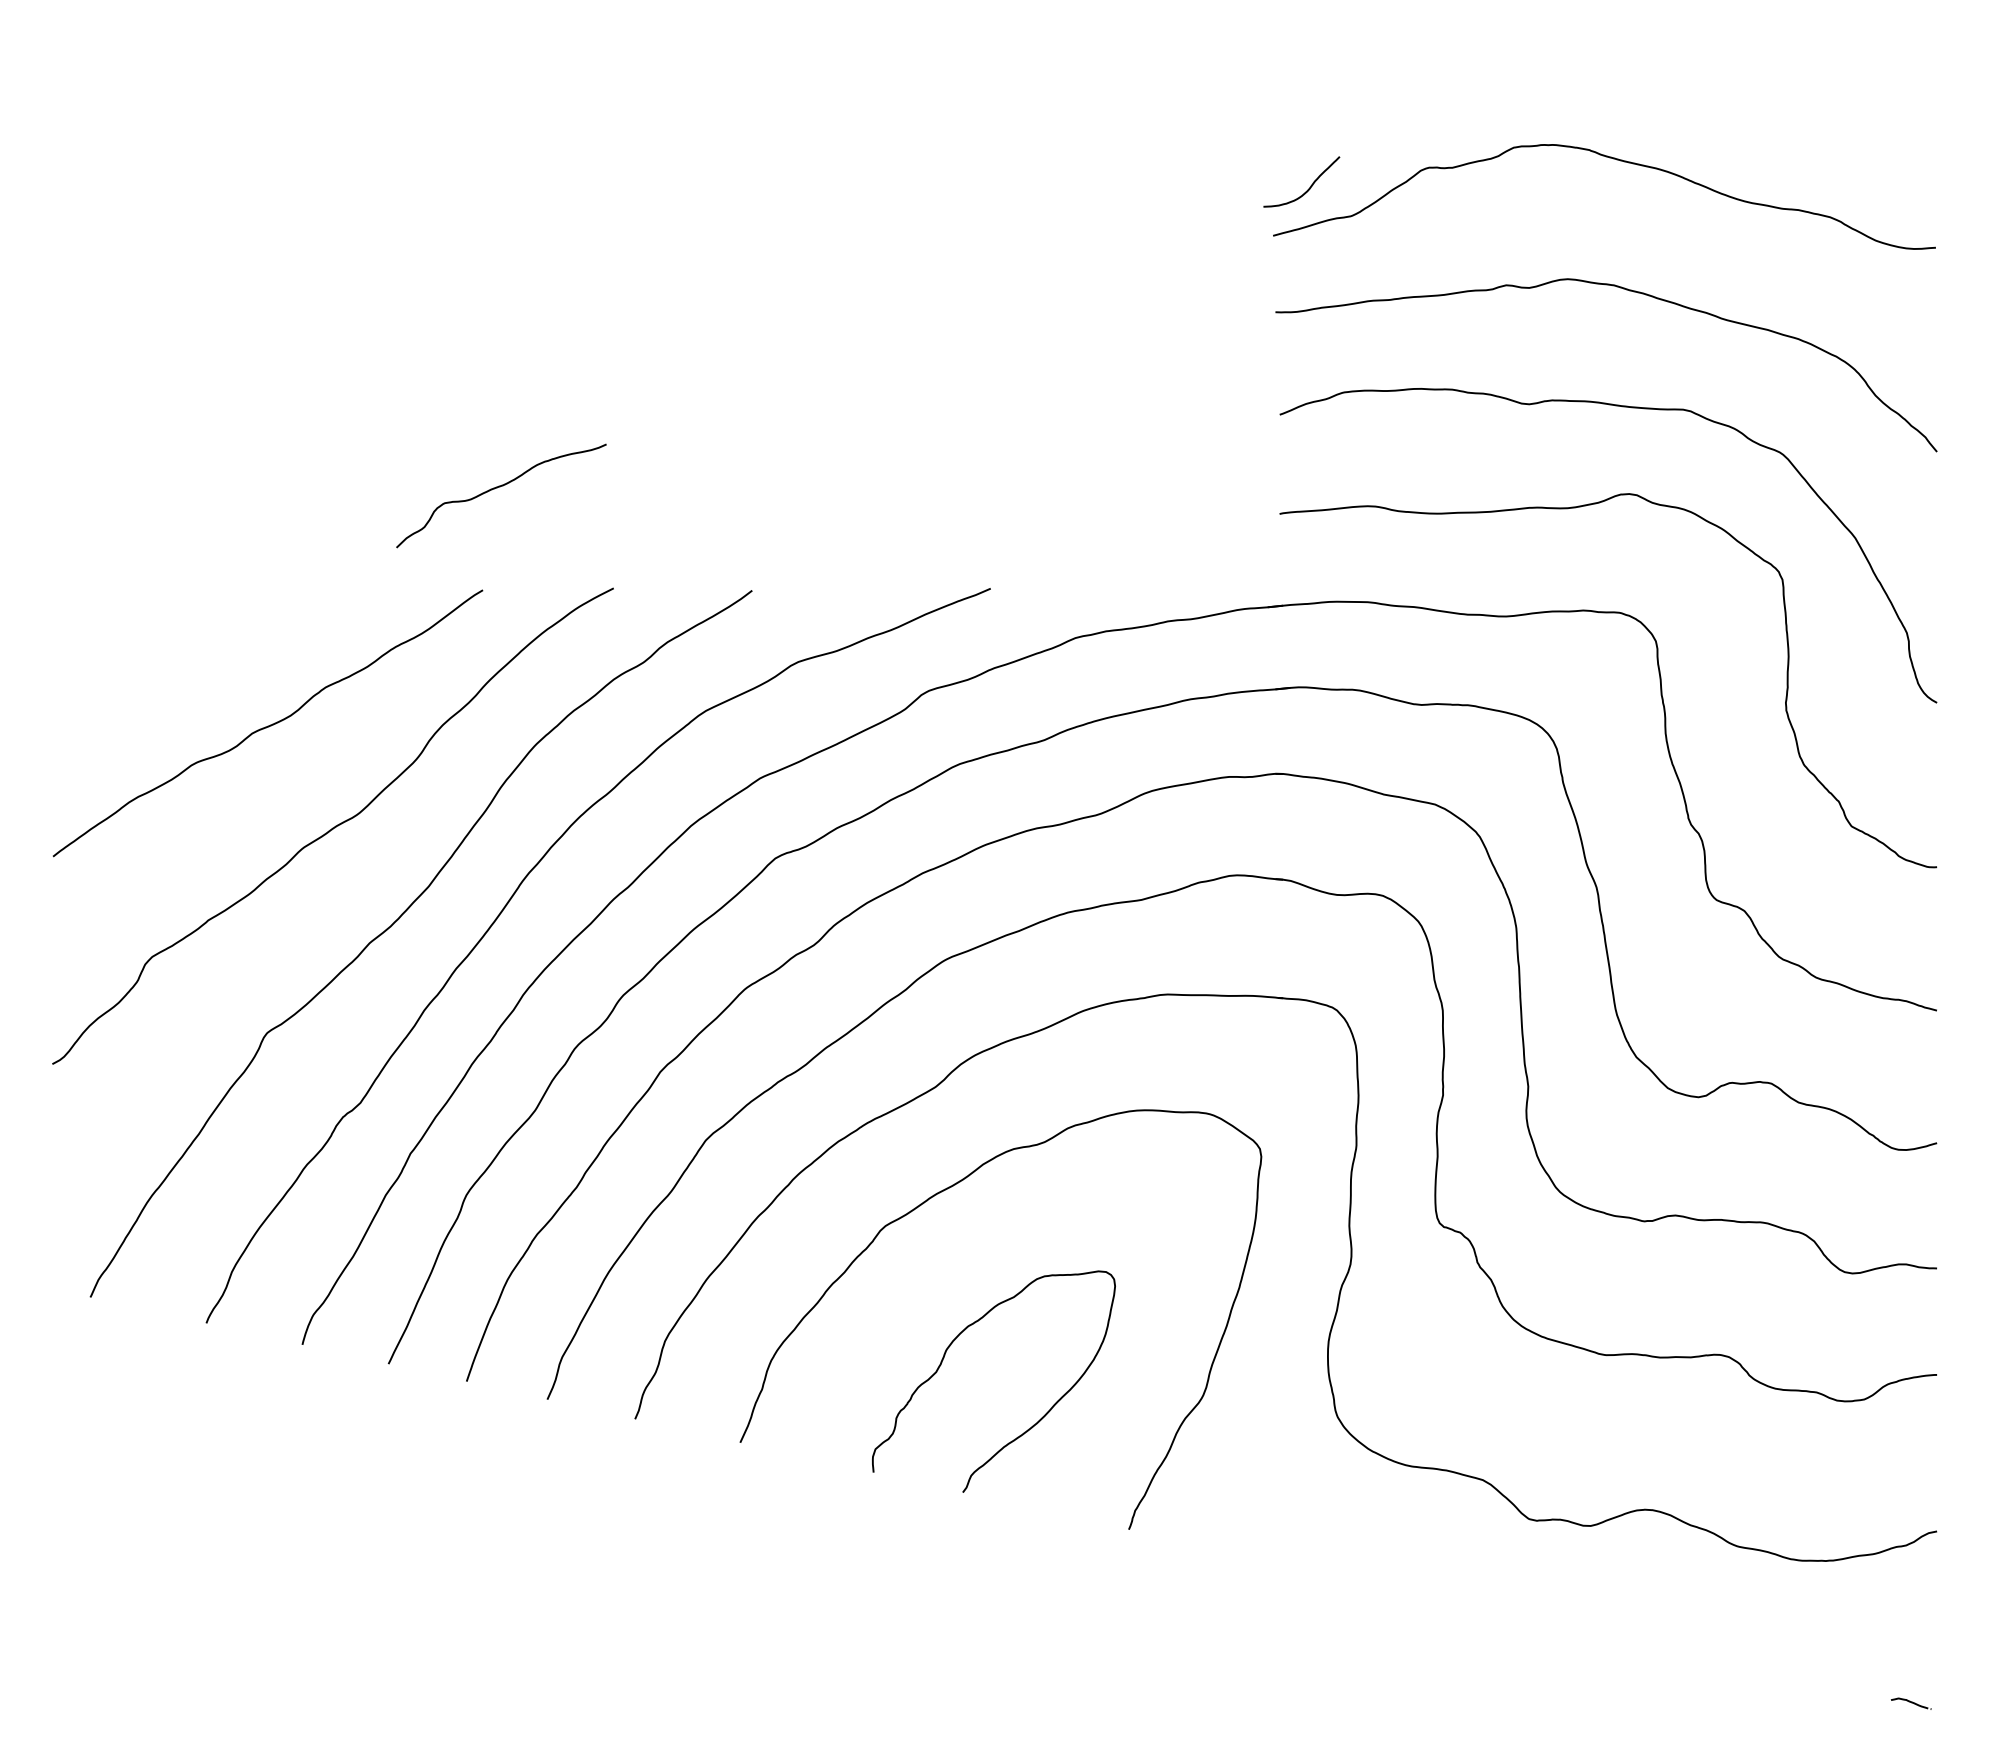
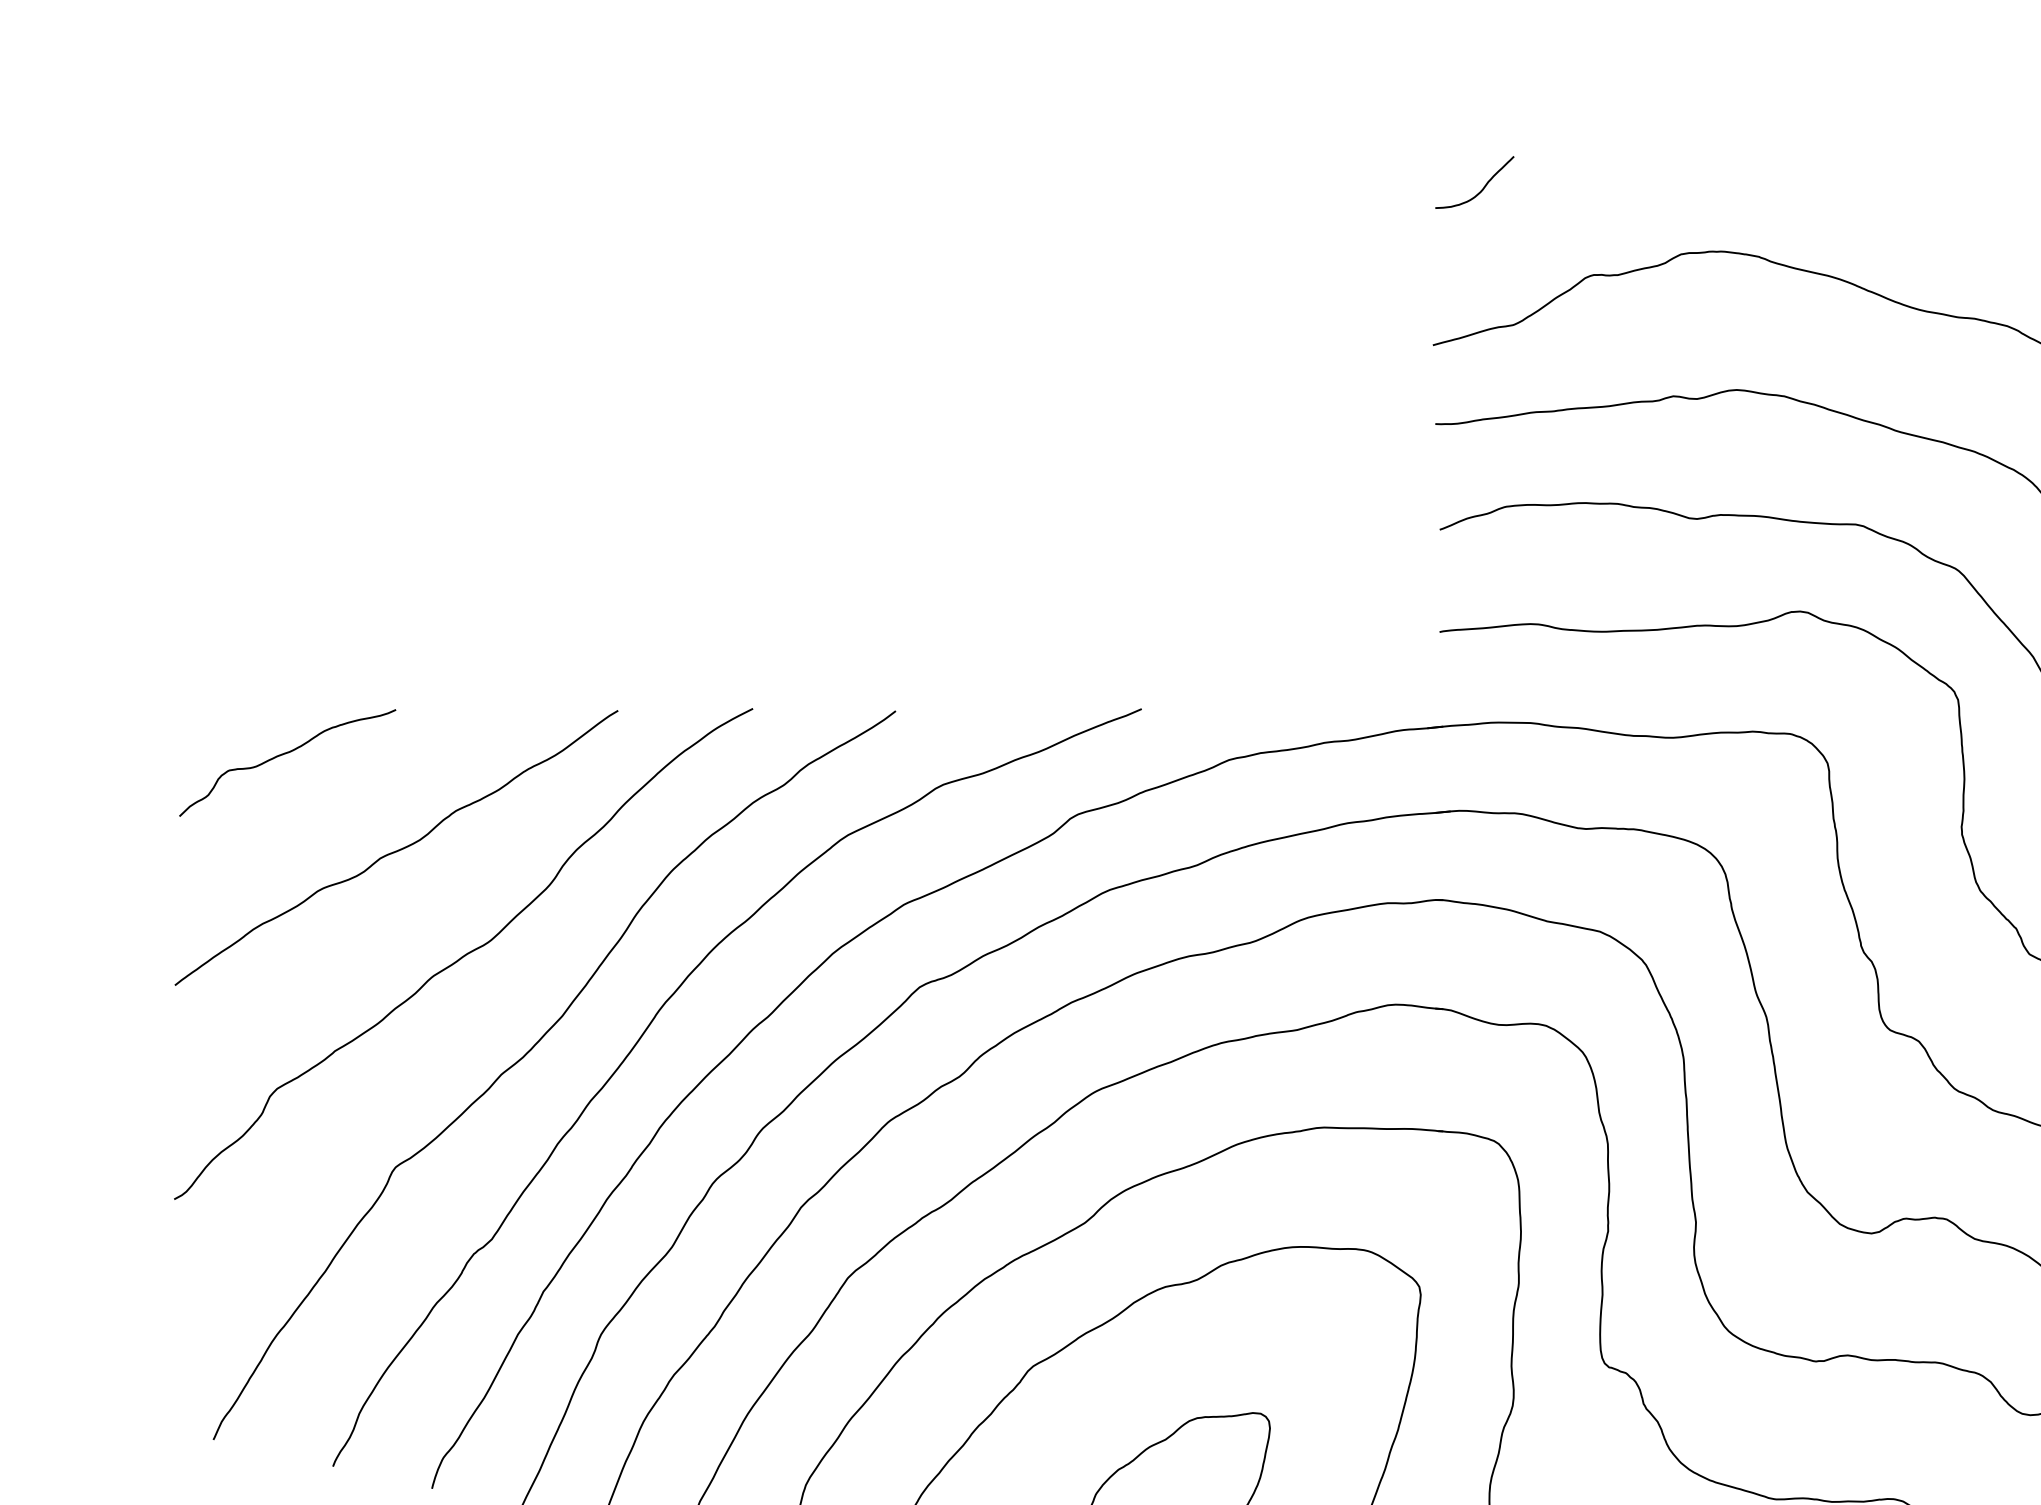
curve: (1310, 185) -> (1483, 186), moved
curve: (500, 487) -> (286, 754), moved

